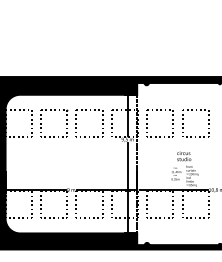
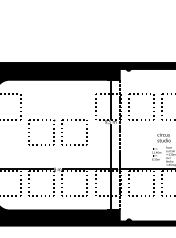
part: (71, 123) -> (57, 132), moved

